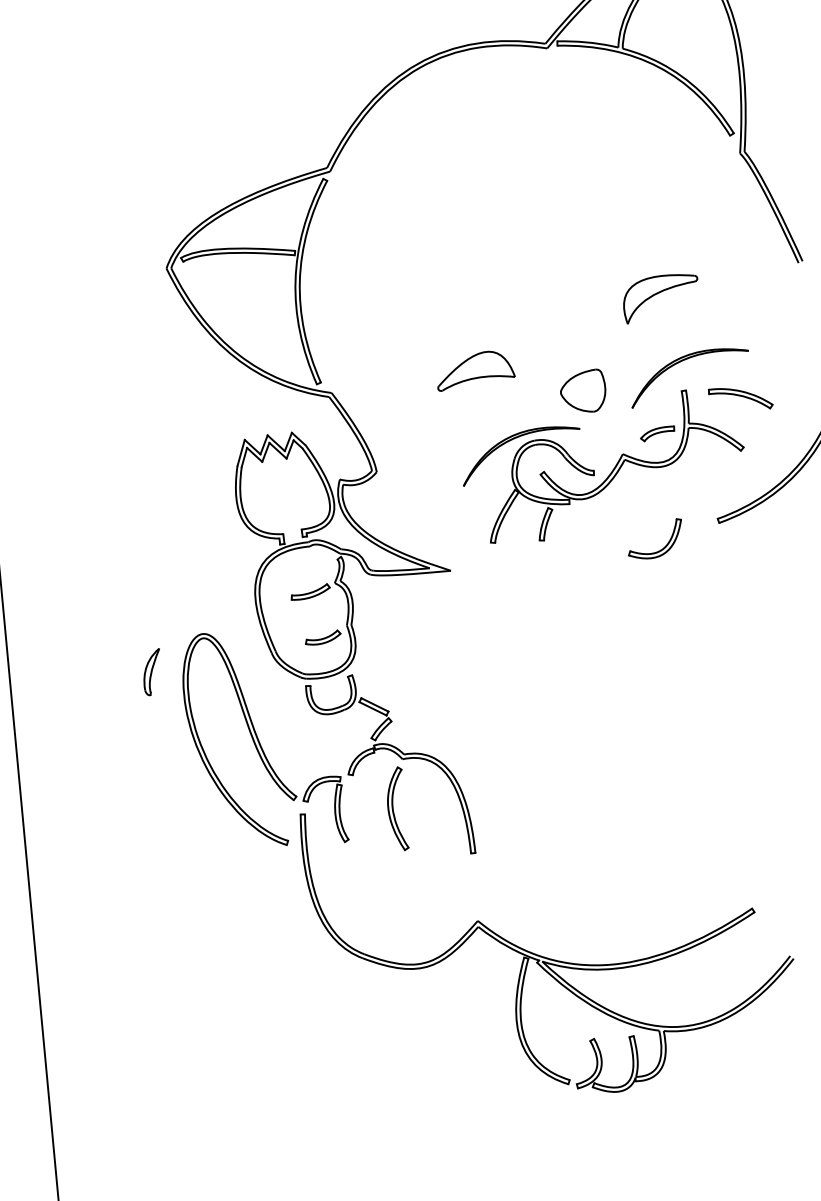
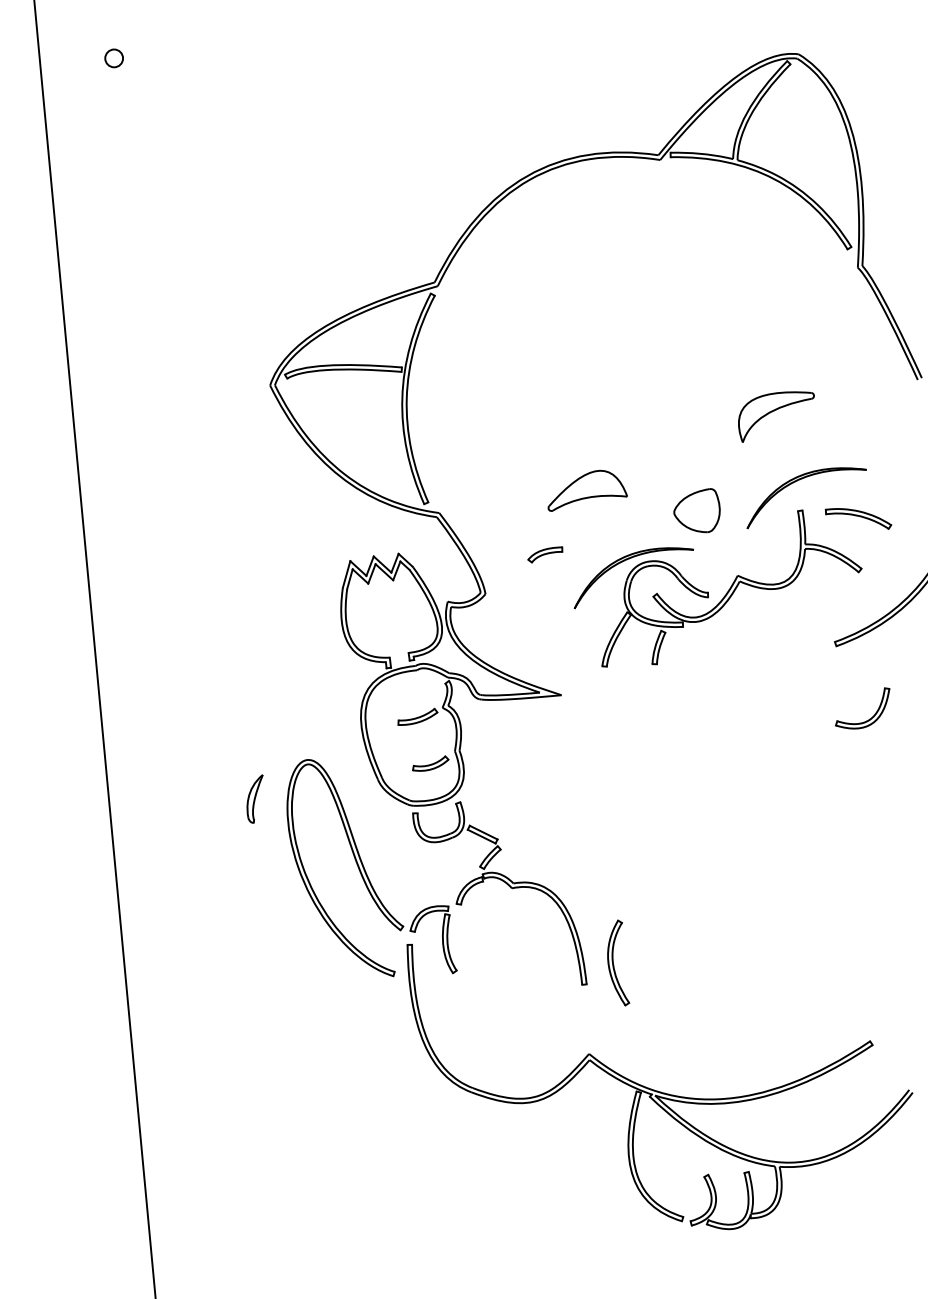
part: (657, 433) -> (545, 554), moved
part: (661, 548) -> (869, 718), moved
part: (398, 808) -> (618, 962), moved

